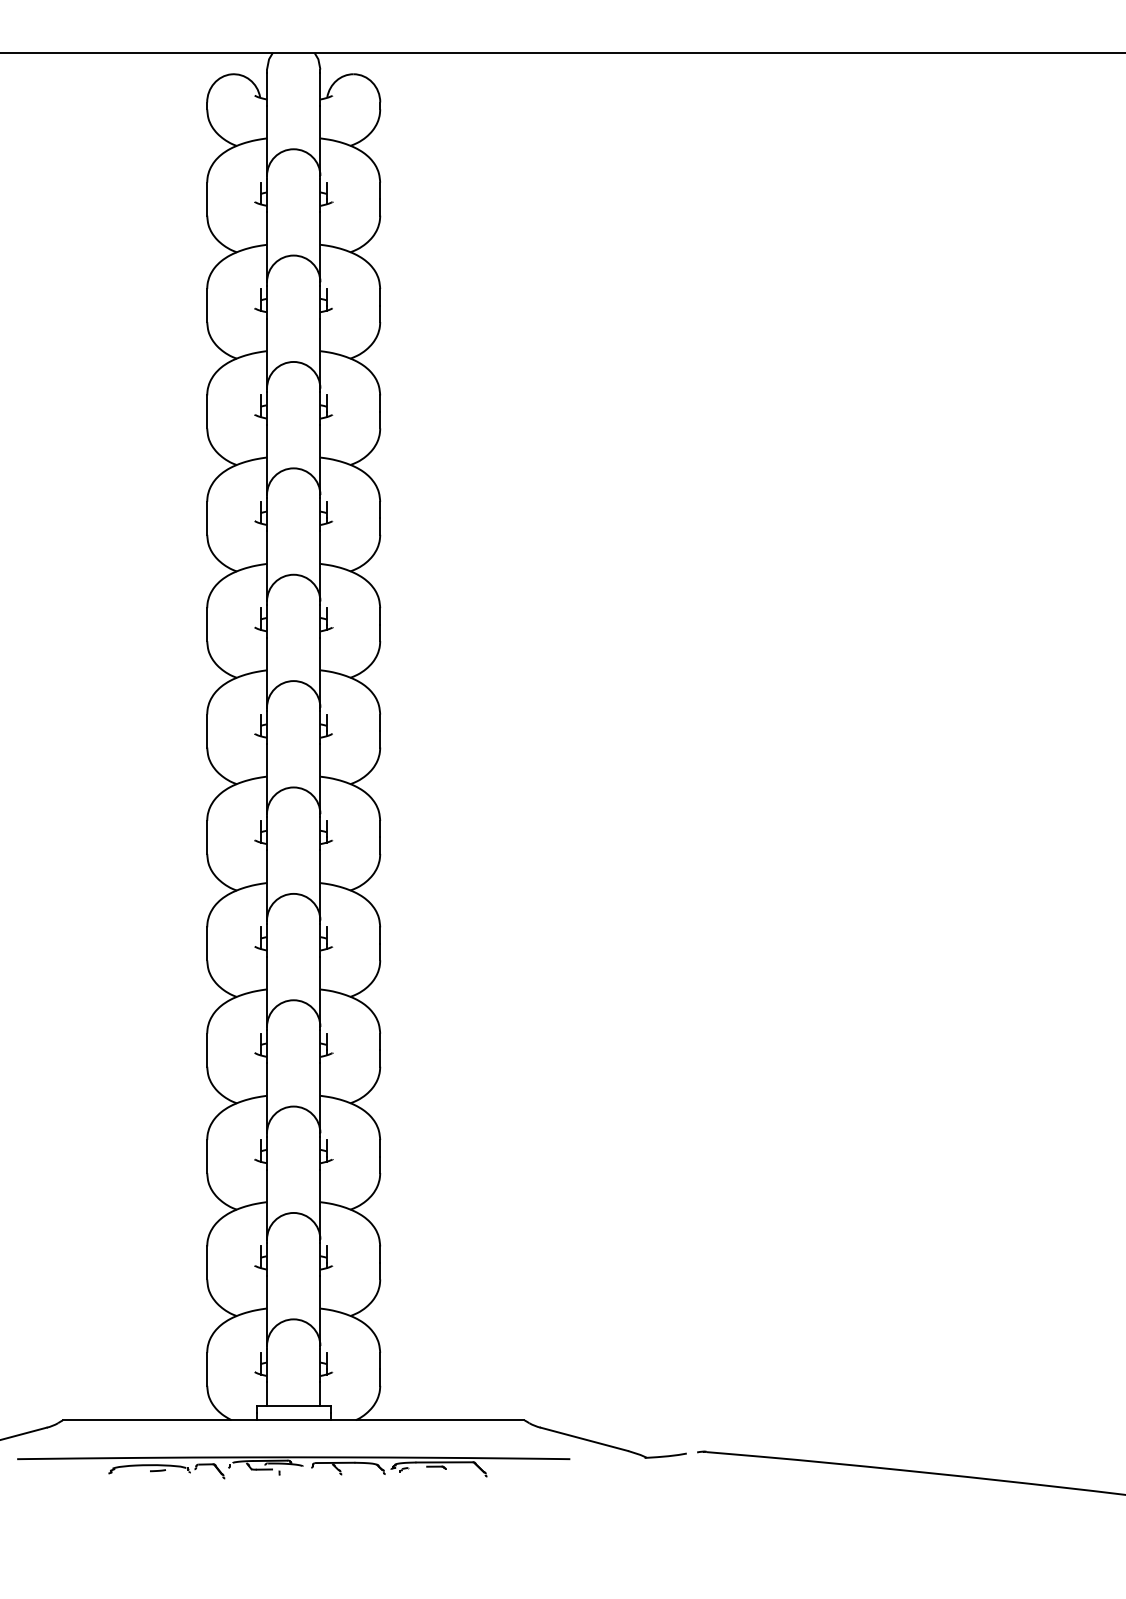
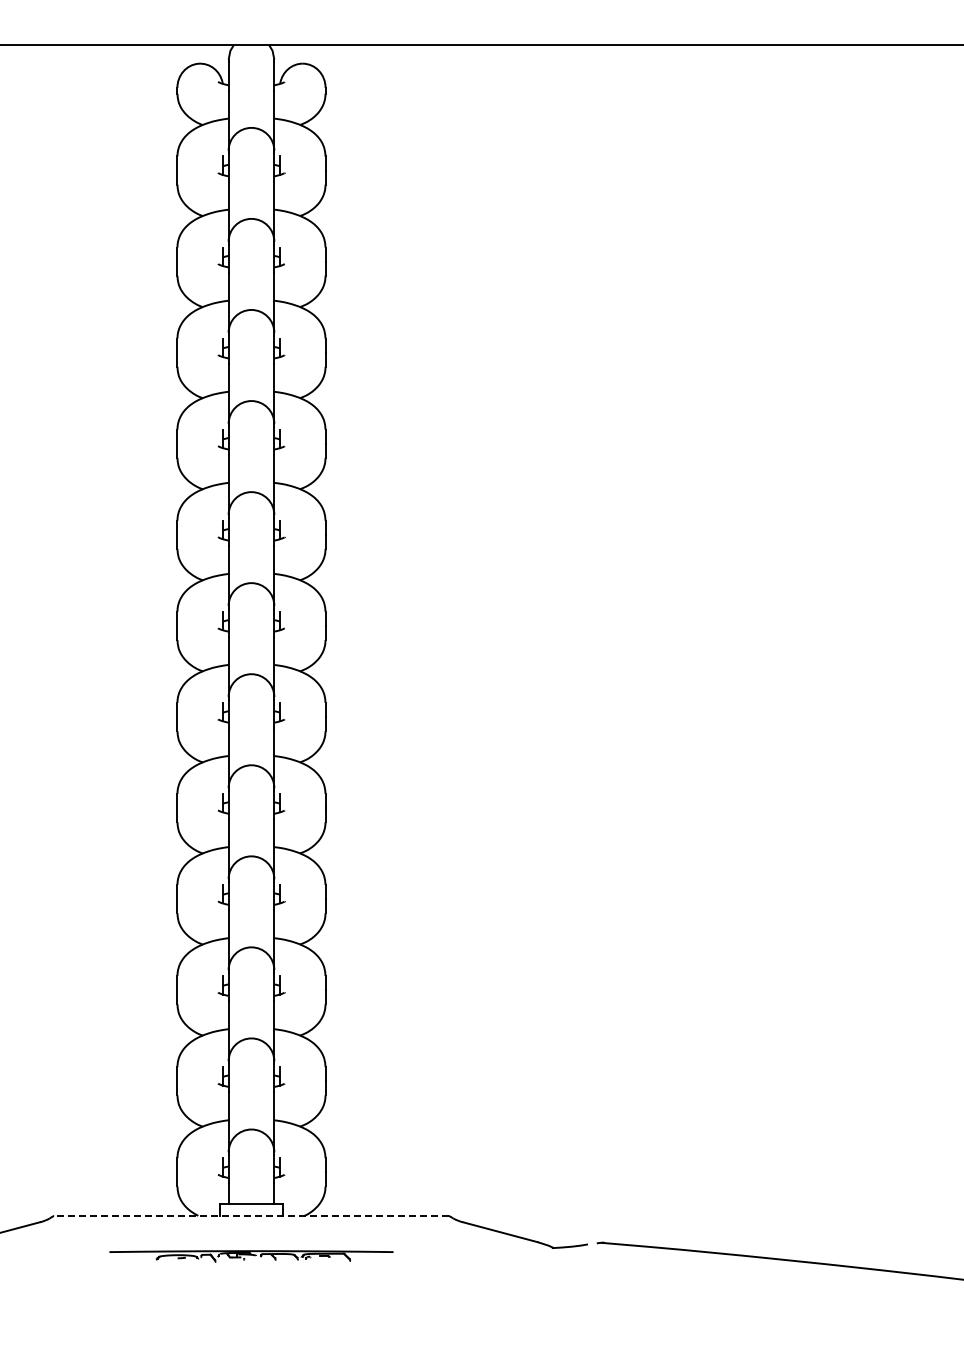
line: (293, 1419) -> (251, 1215), solid -> dashed
part: (293, 1467) -> (251, 1256), size x0.6

